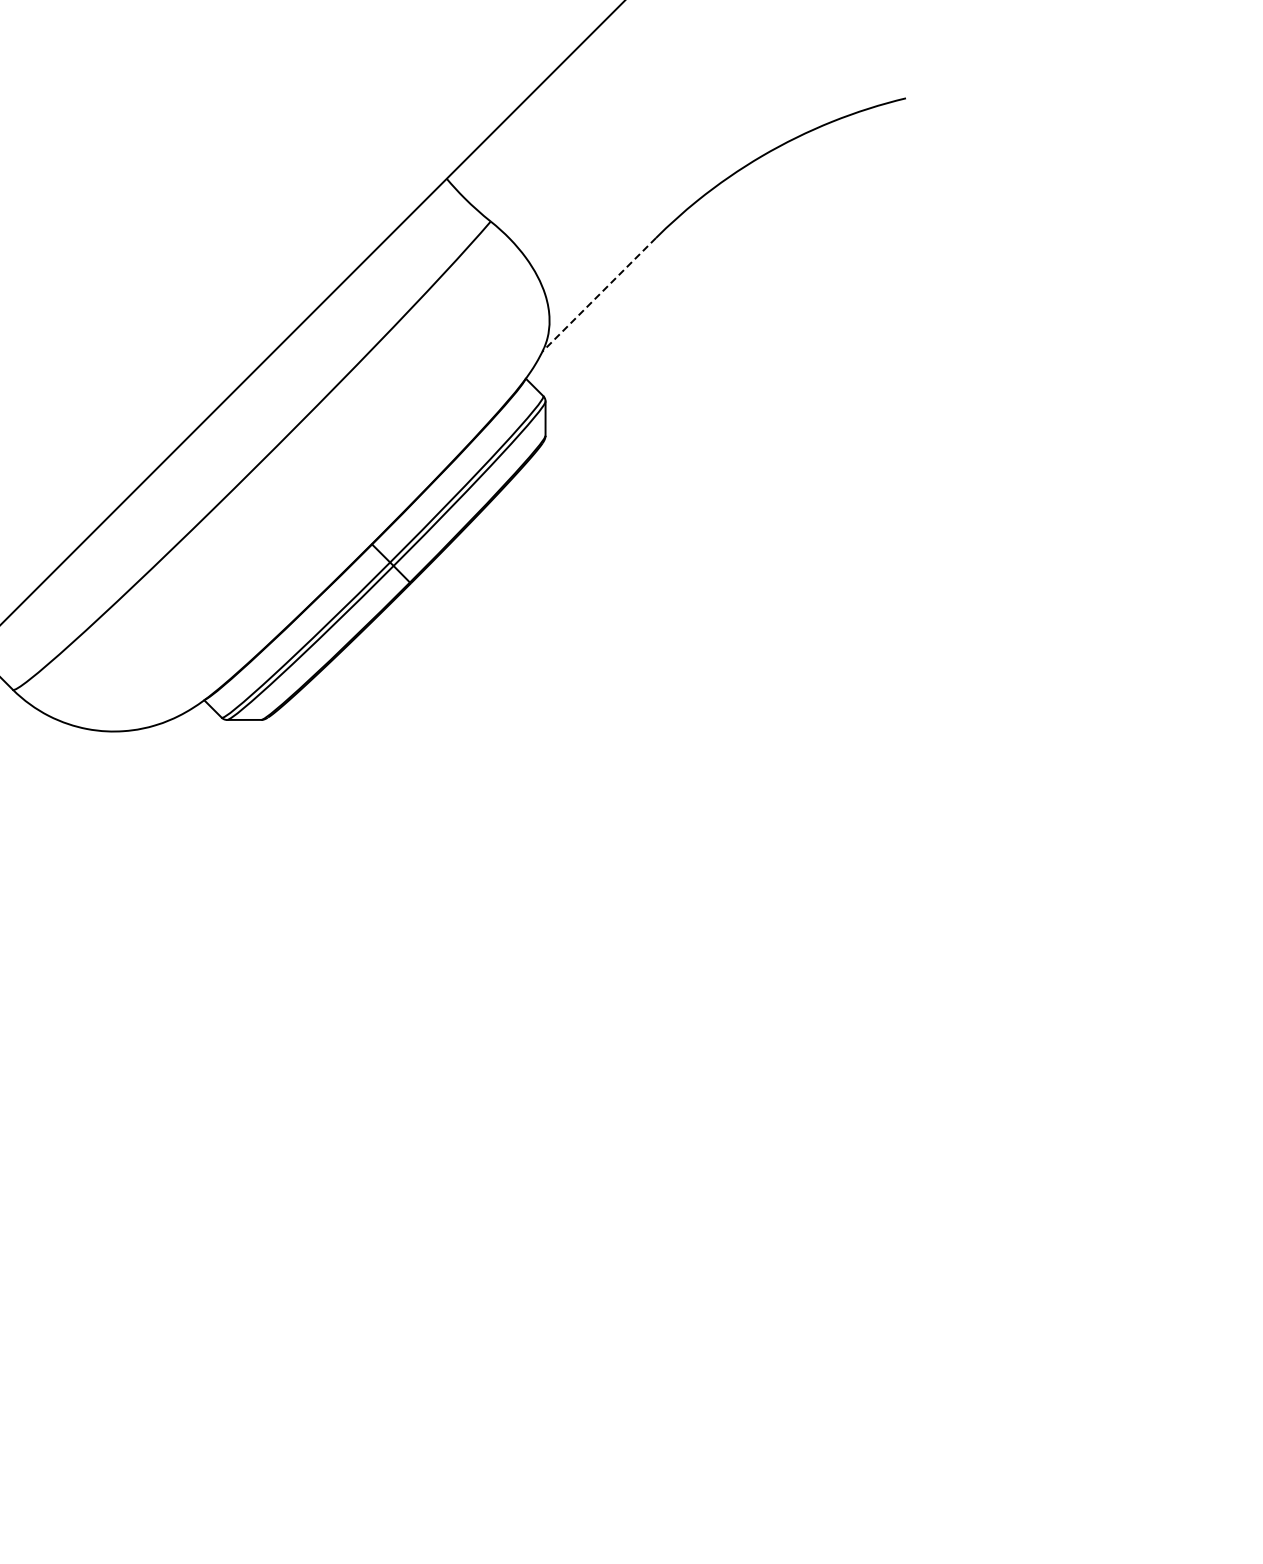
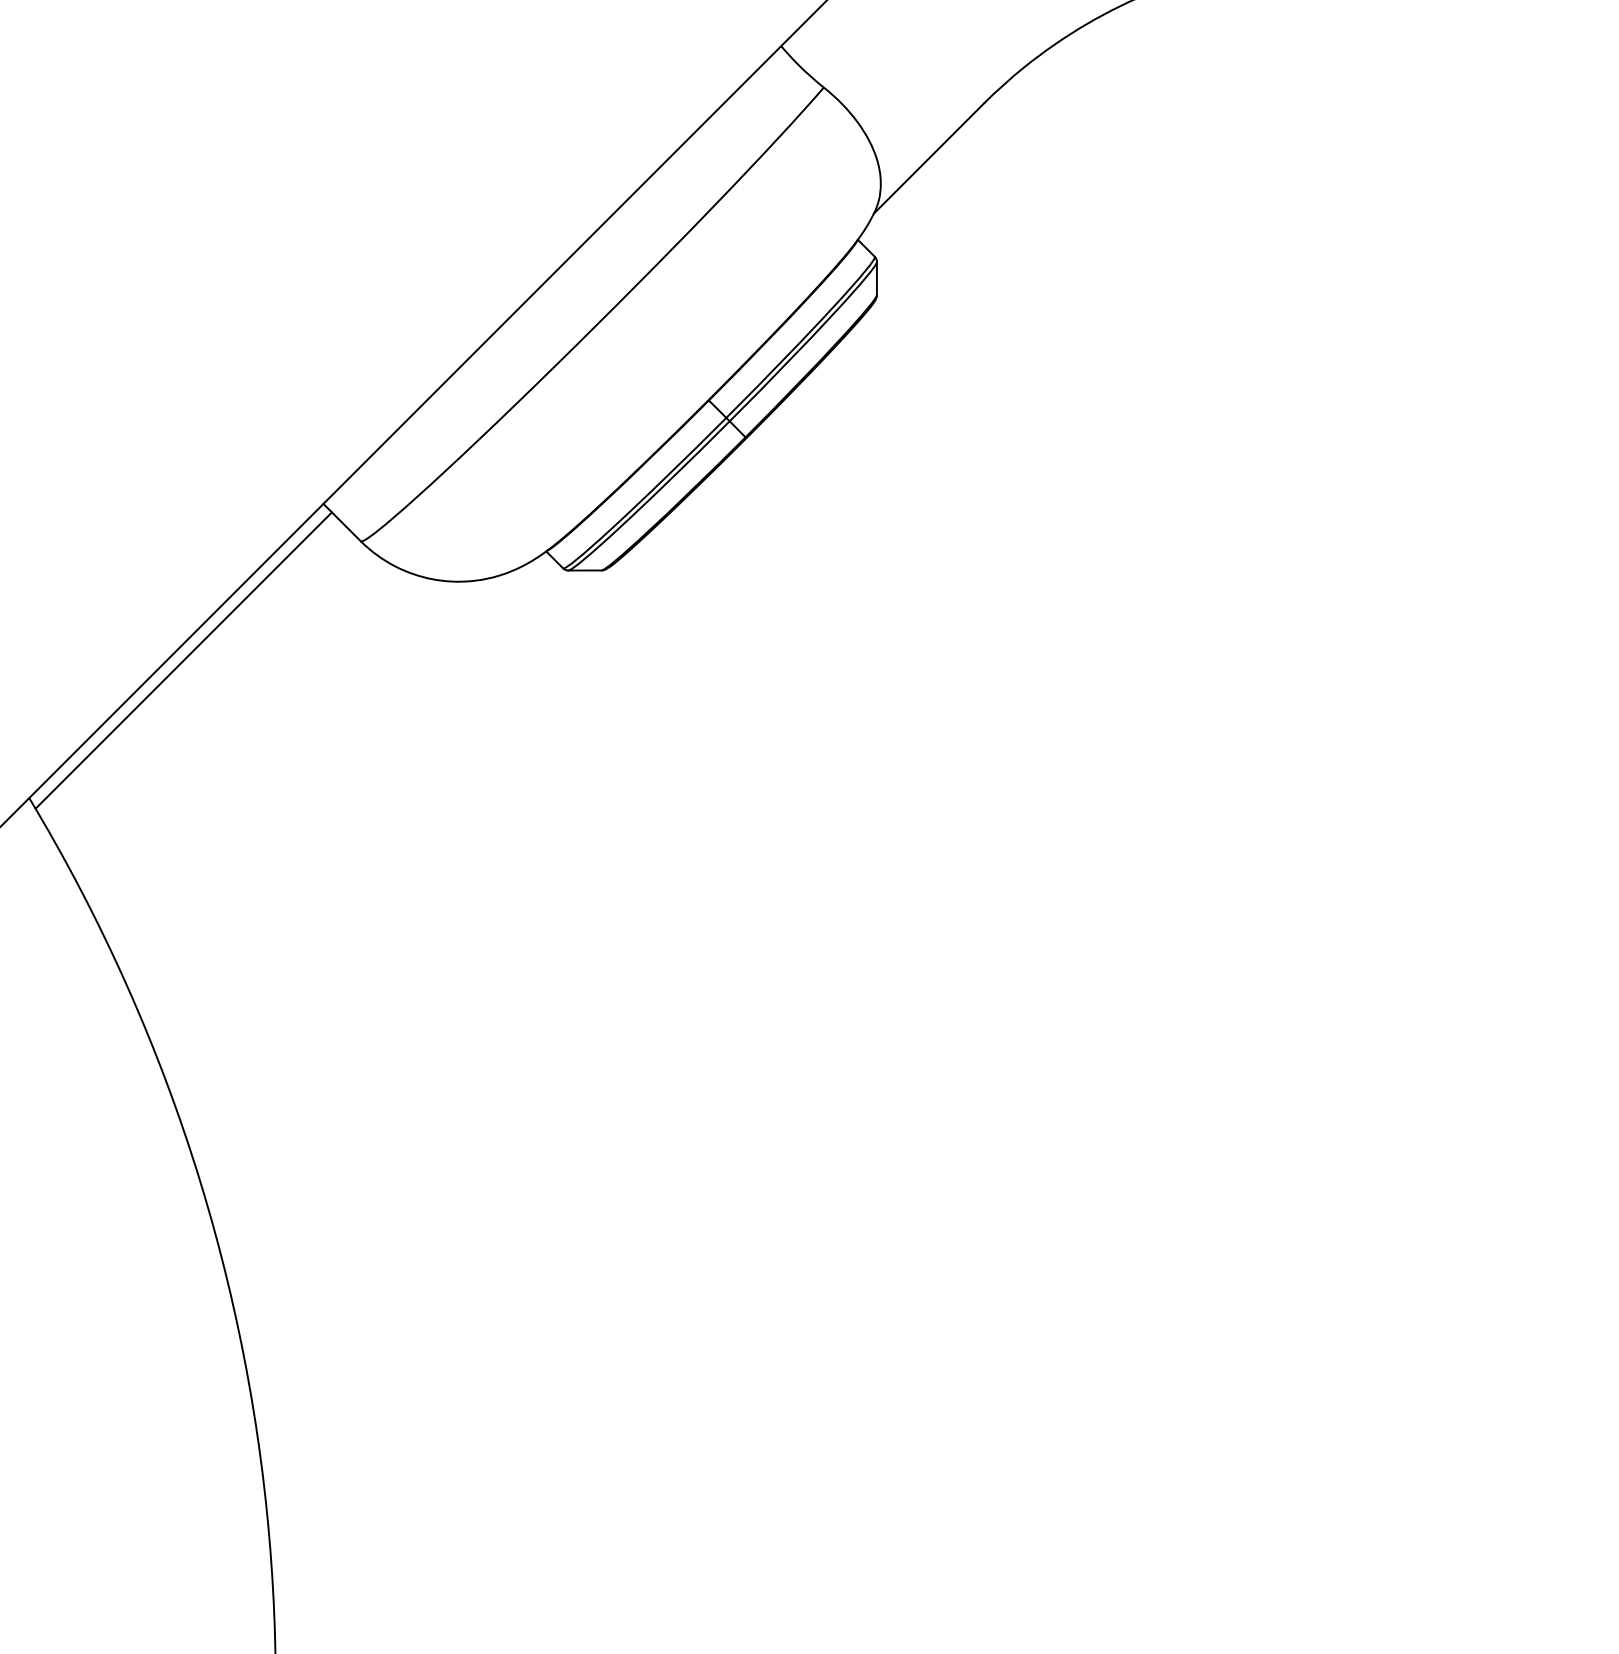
line: (598, 294) -> (928, 158), dashed -> solid

